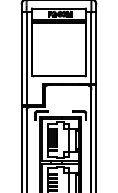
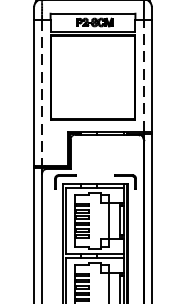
line: (91, 48) -> (144, 76), solid -> dashed
line: (26, 59) -> (41, 93), solid -> dashed

